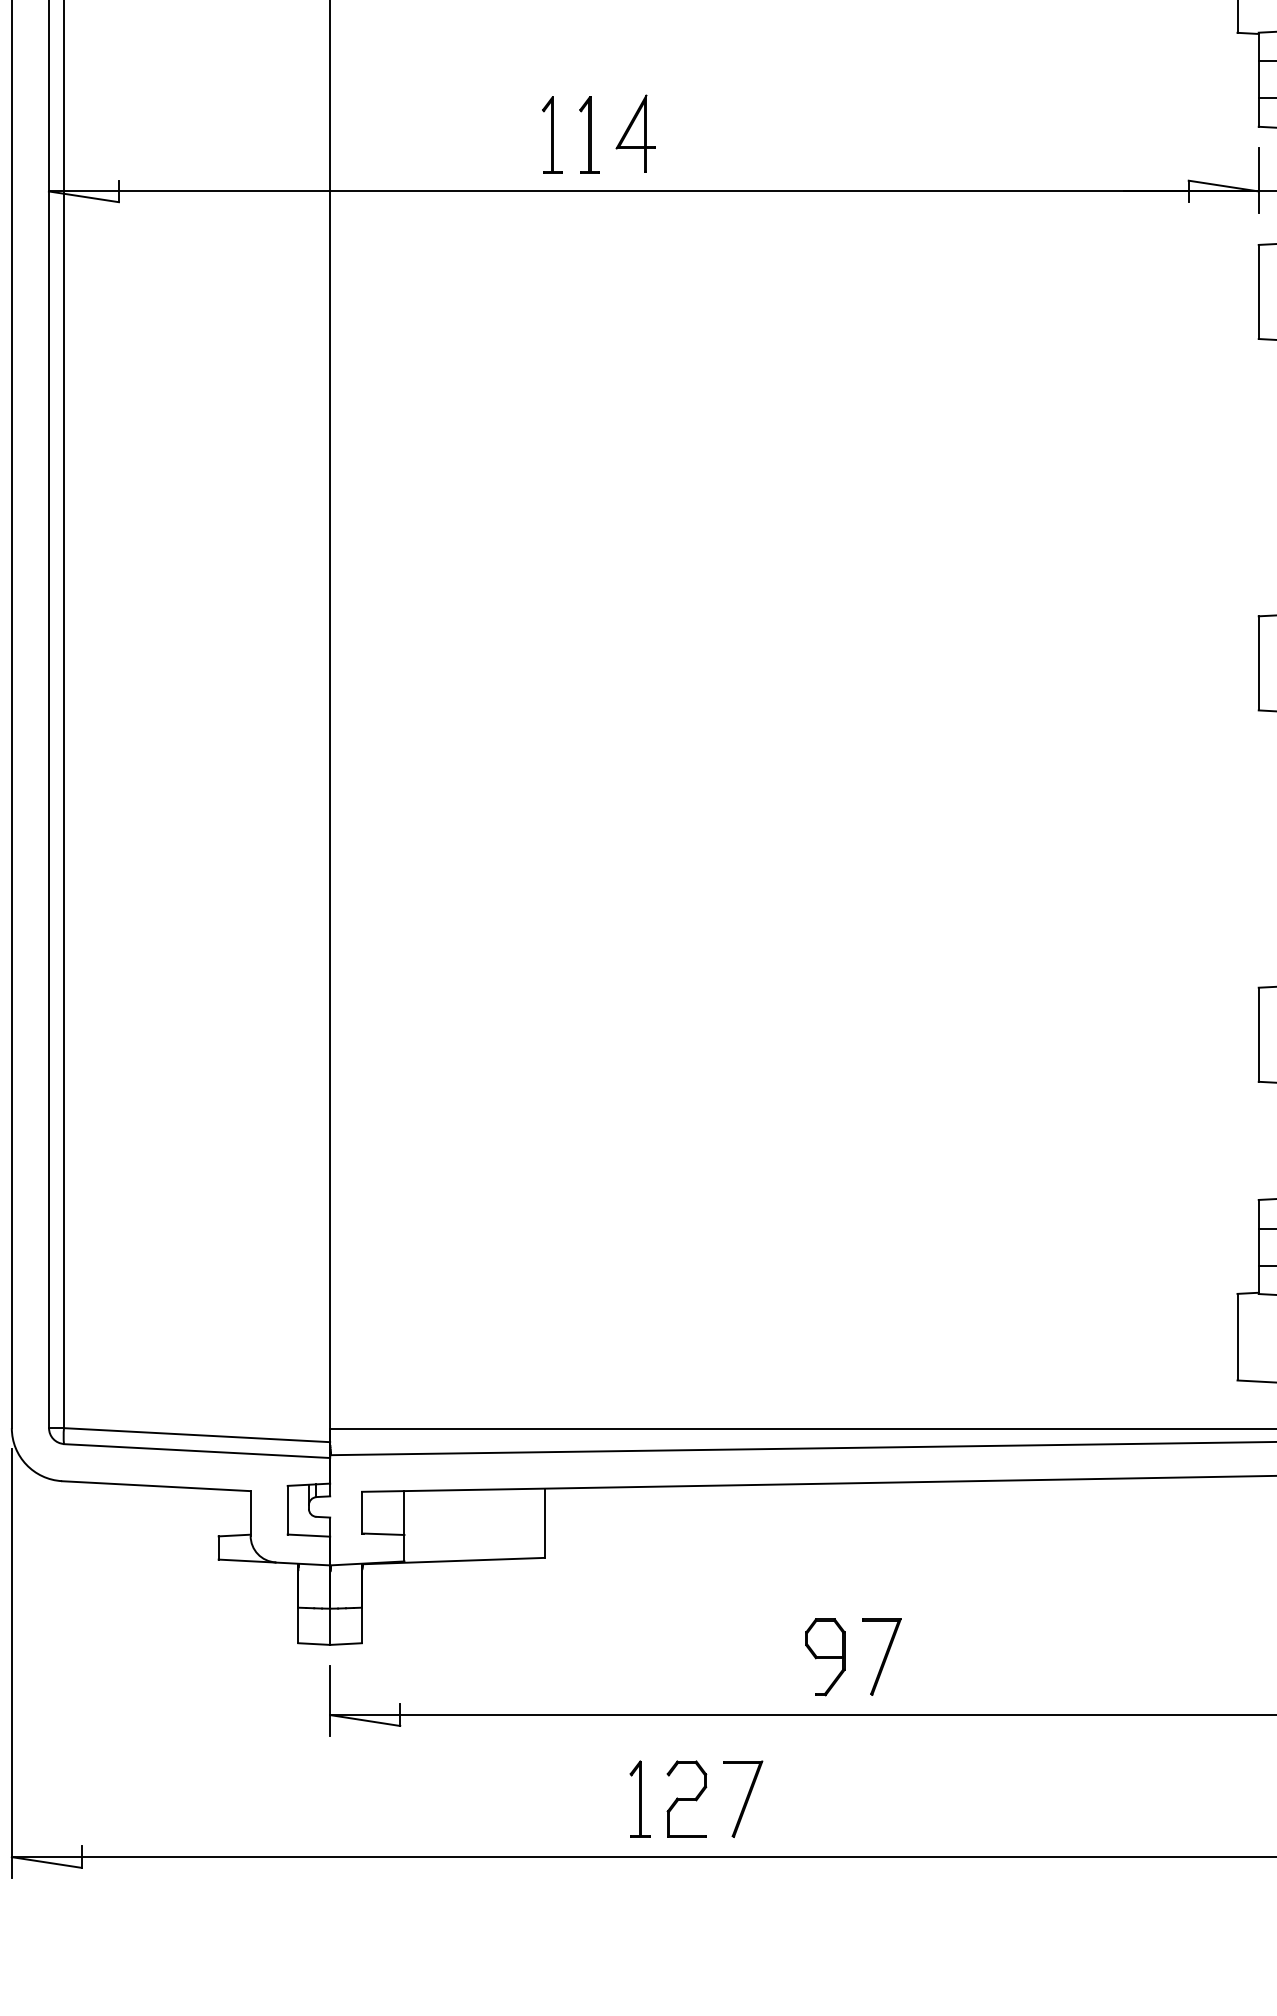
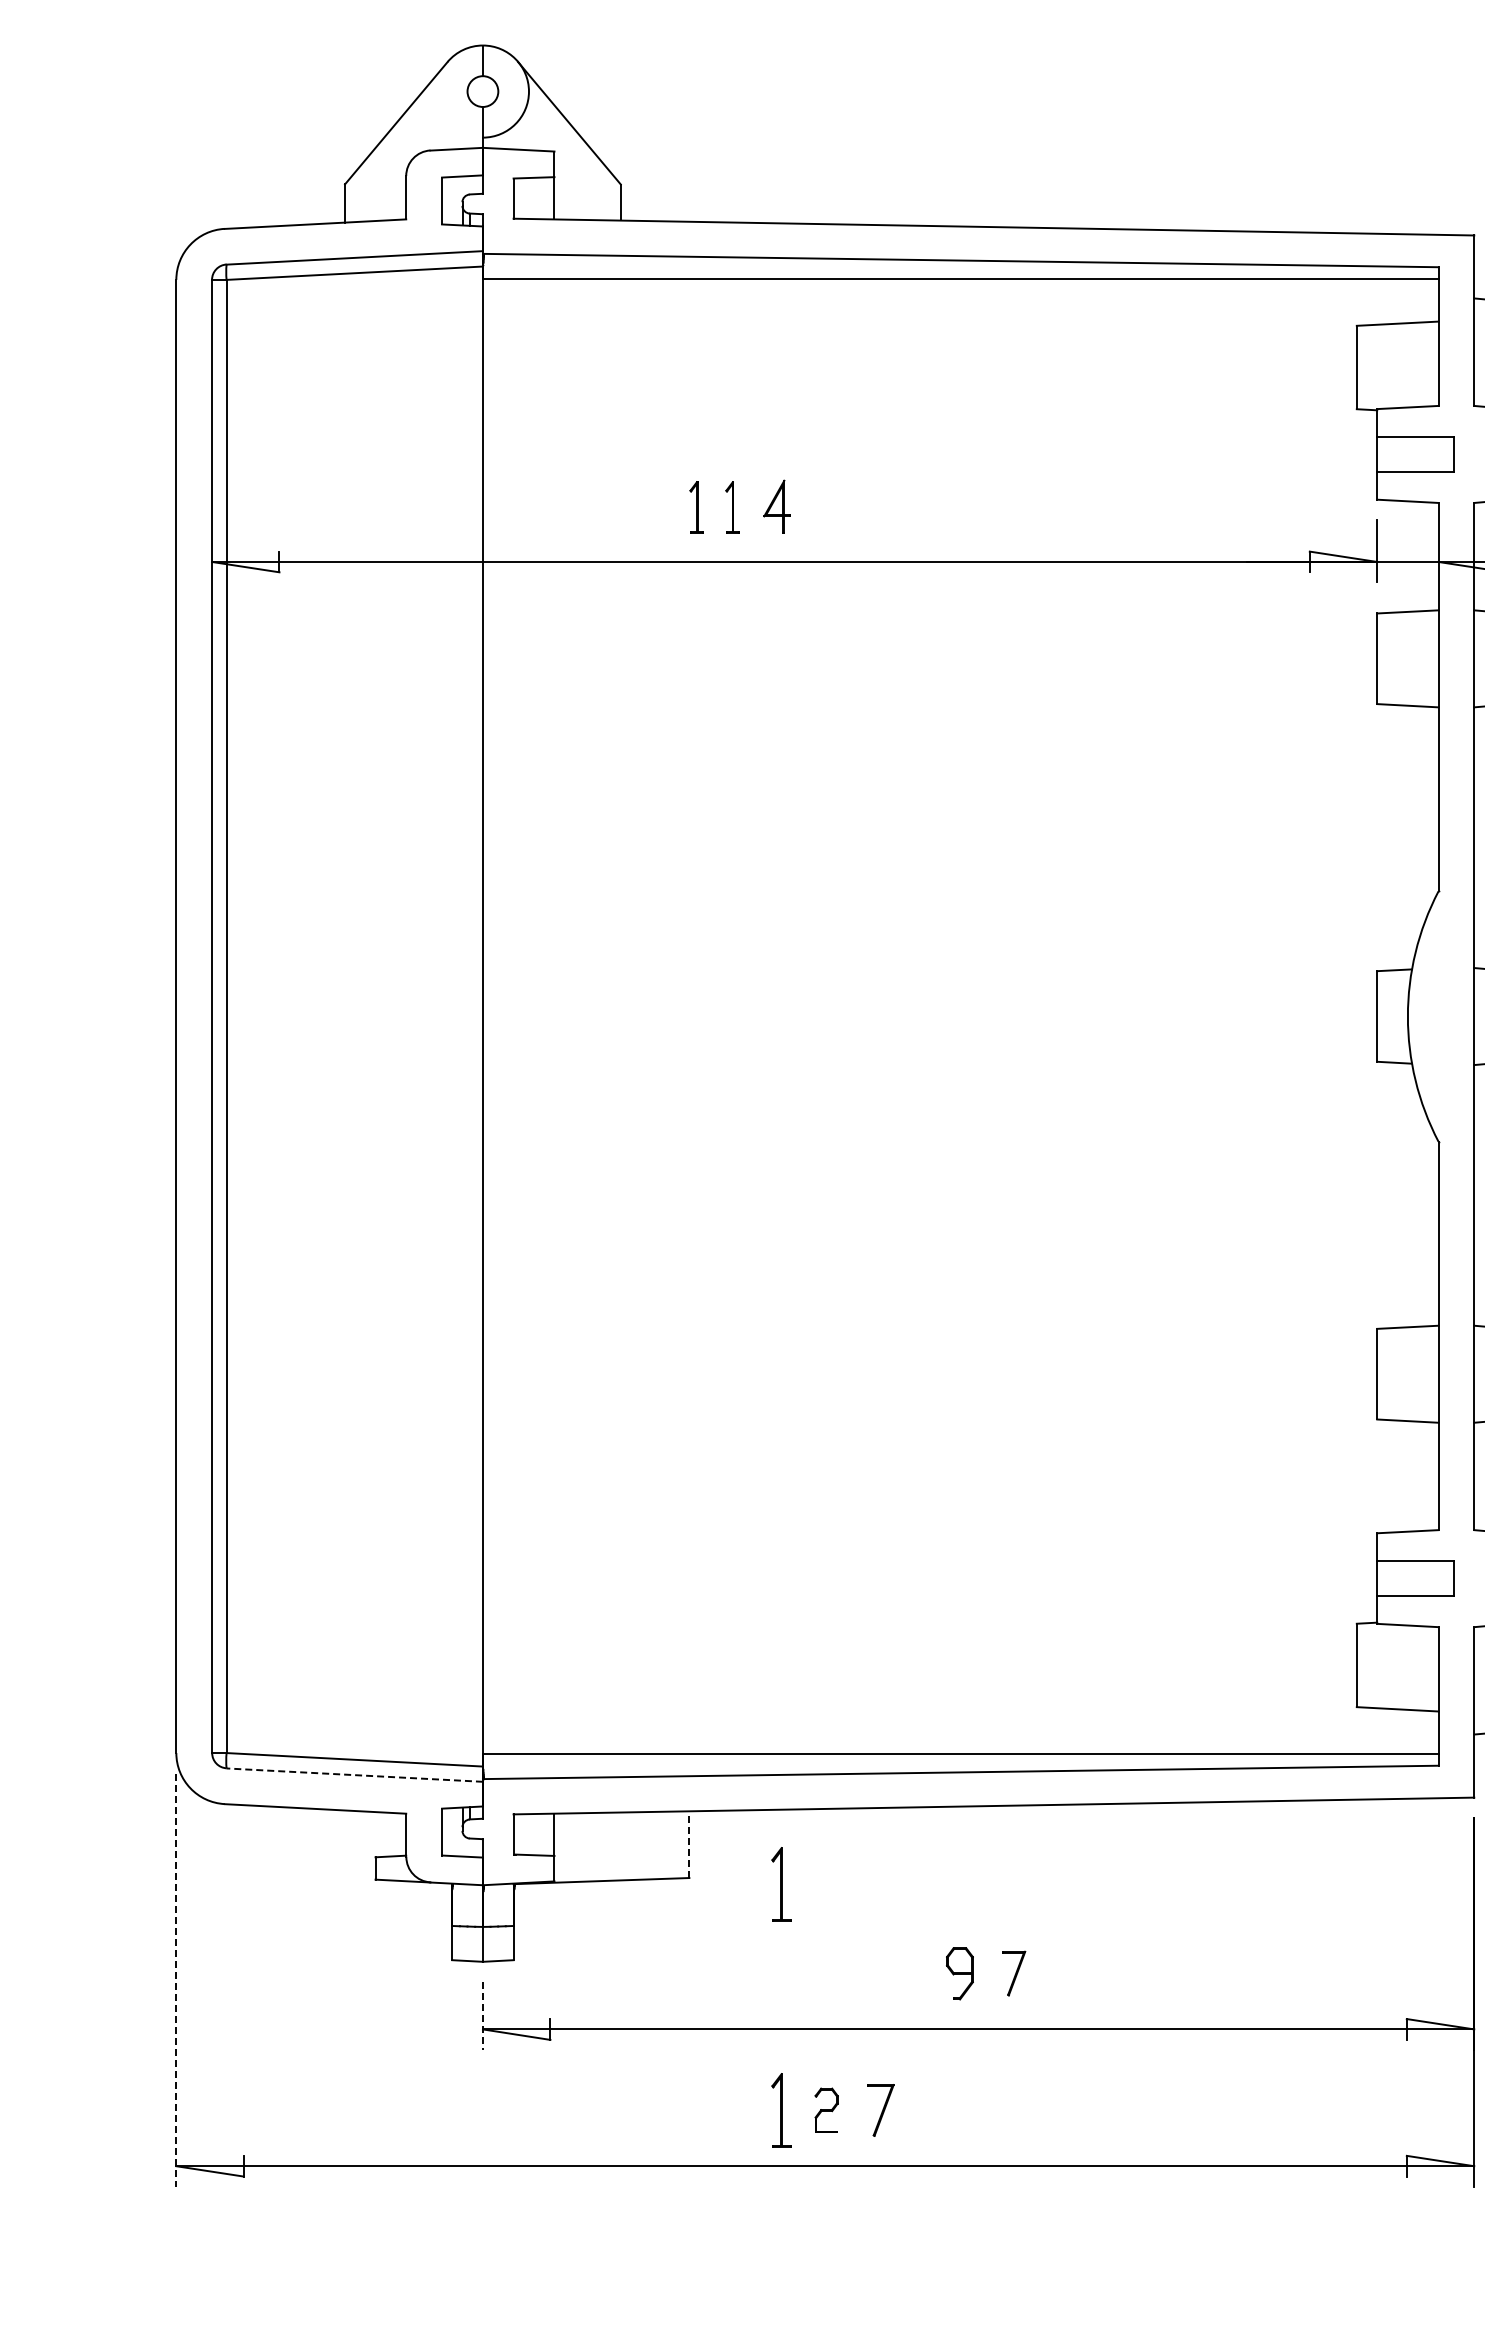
part: (634, 133) -> (776, 506), size x0.7
part: (551, 134) -> (696, 507), size x0.7
part: (589, 134) -> (732, 507), size x0.7
line: (196, 1451) -> (354, 1775), solid -> dashed
line: (544, 1523) -> (689, 1844), solid -> dashed
part: (640, 1564) -> (781, 1884), added
part: (824, 1657) -> (959, 1973), size x0.7
part: (882, 1657) -> (1014, 1973), size x0.6
line: (12, 1664) -> (176, 1980), solid -> dashed
line: (329, 1701) -> (482, 2016), solid -> dashed
part: (686, 1799) -> (826, 2110), size x0.6
part: (742, 1799) -> (880, 2110), size x0.7

